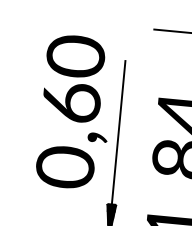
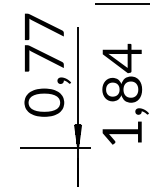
text: (73, 78) -> (44, 42), 0,60 -> 0,77

